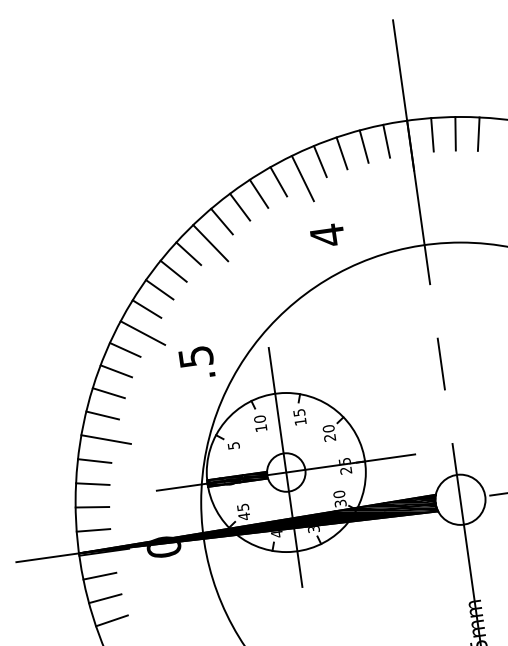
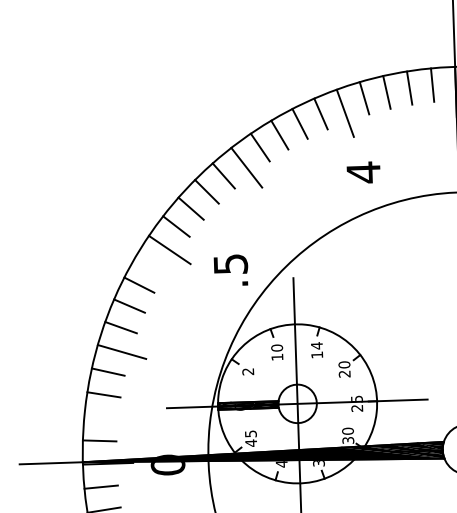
line: (125, 349) -> (150, 264), removed
text: (196, 361) -> (230, 268), moved
text: (299, 412) -> (317, 345), 15 -> 14
text: (233, 445) -> (247, 371), 5 -> 2
line: (92, 507) -> (101, 418), removed

